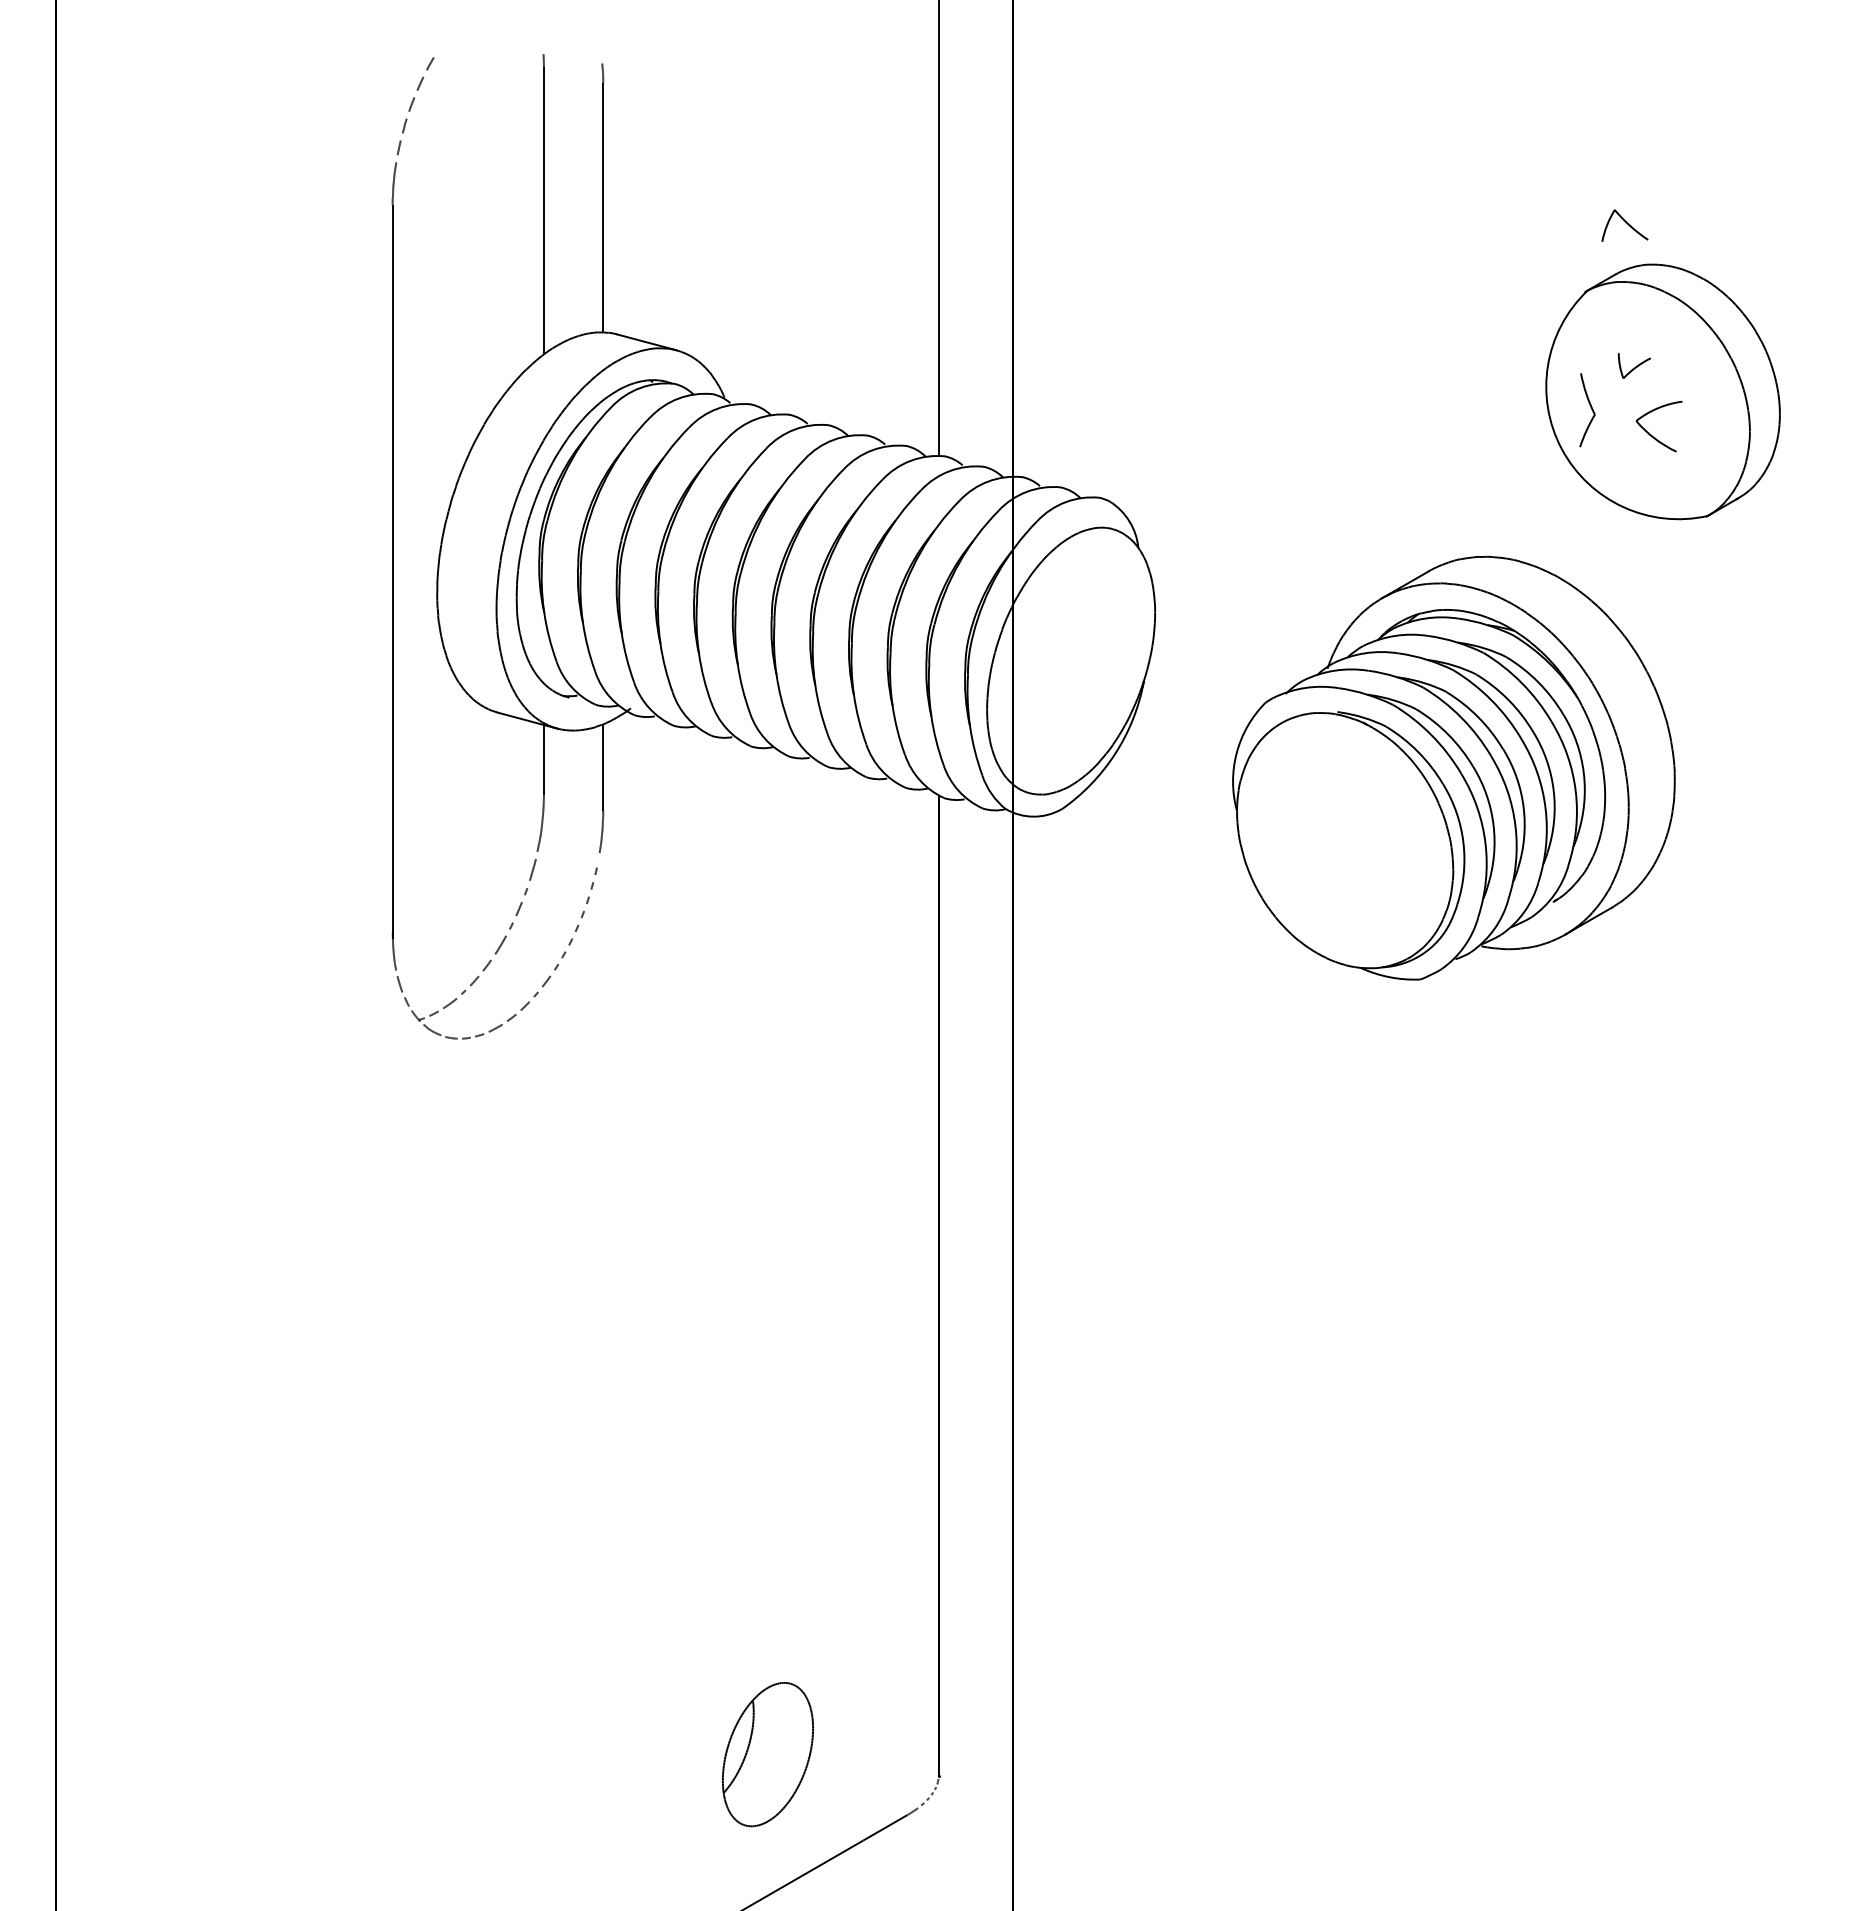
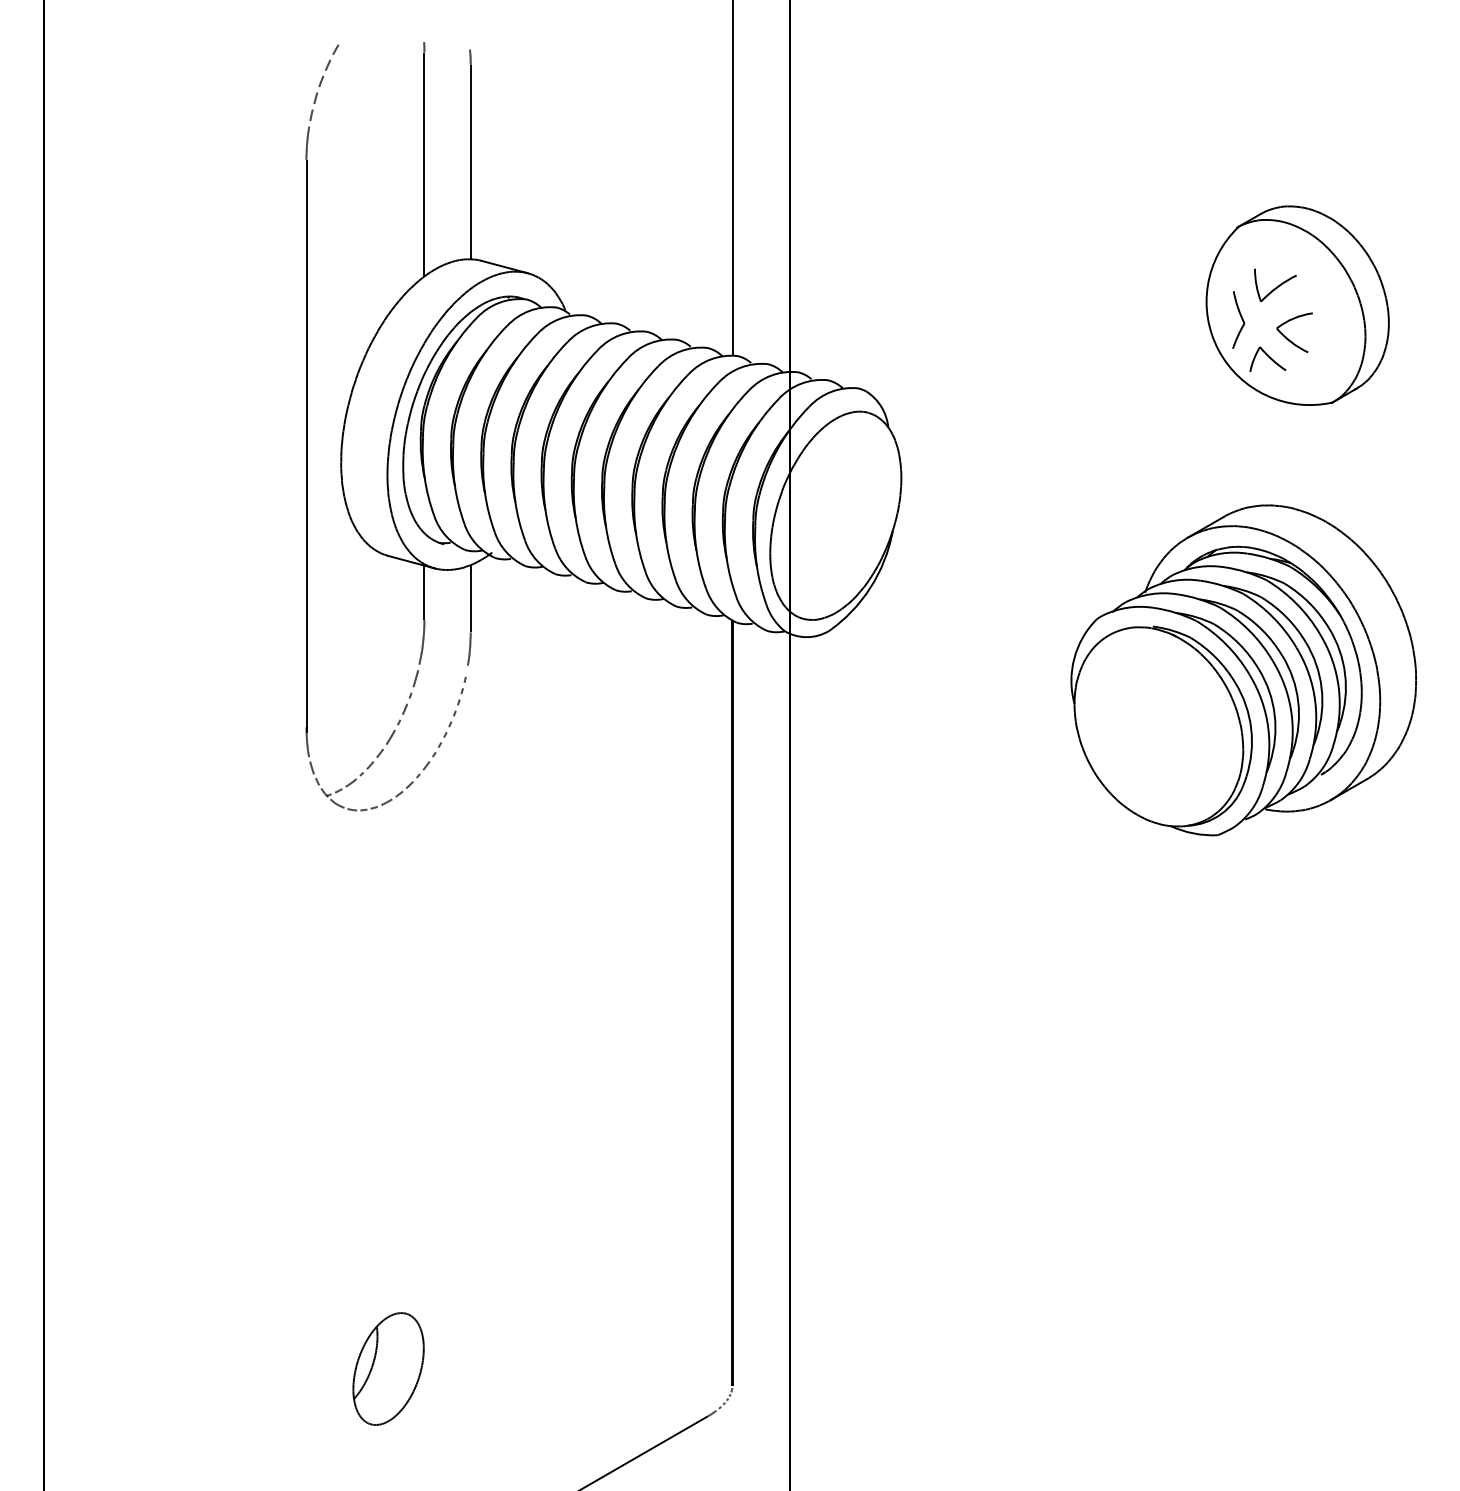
part: (1624, 225) -> (1267, 359), moved
part: (1634, 365) -> (1275, 285), size x1.67
part: (1453, 767) -> (1243, 669), moved
part: (767, 1754) -> (388, 1368), moved

